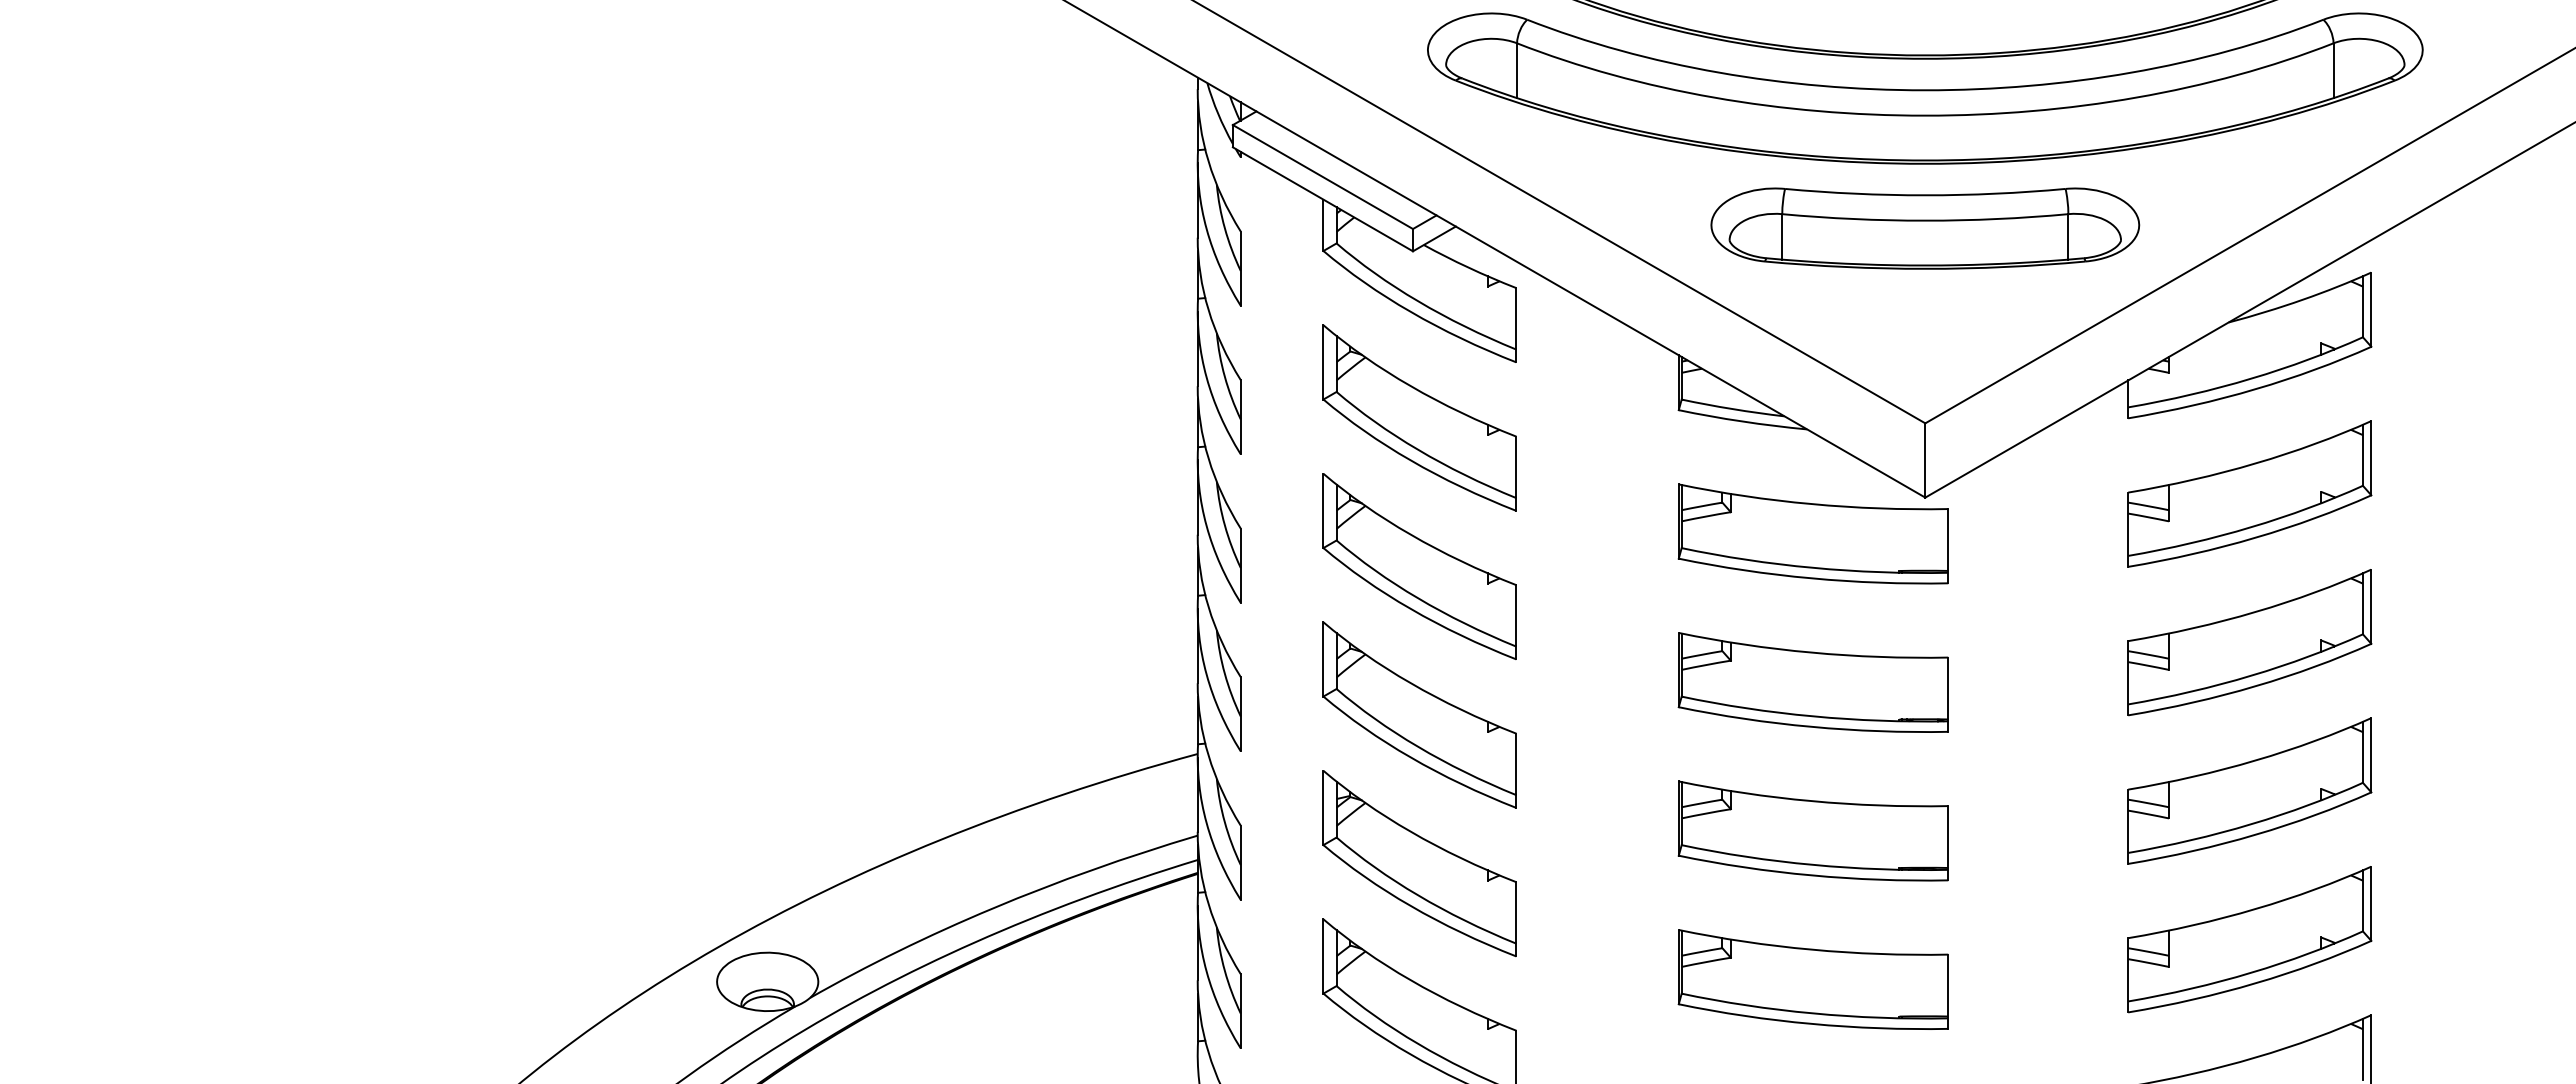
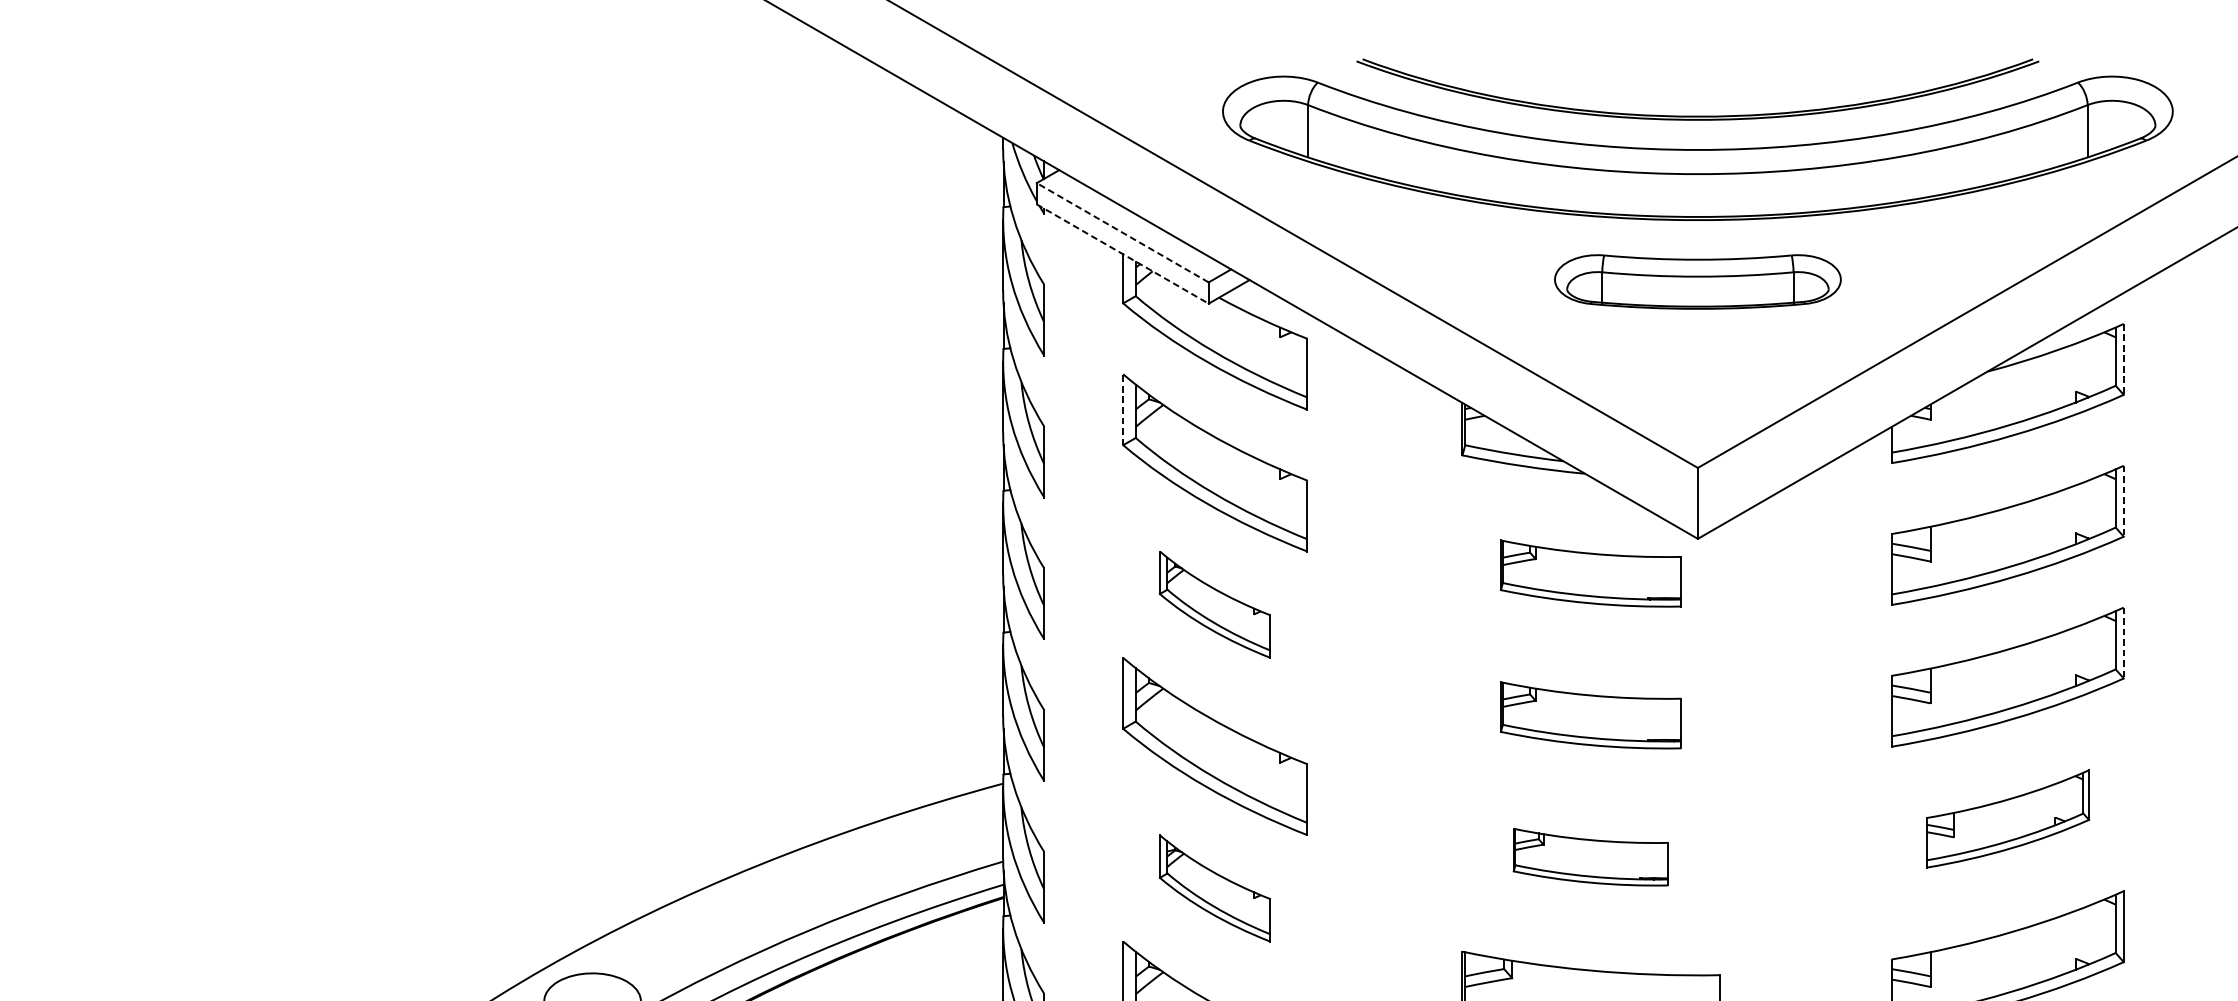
line: (1322, 177) -> (1122, 233), solid -> dashed
line: (1322, 199) -> (1122, 254), solid -> dashed
part: (1925, 228) -> (1698, 281), size x0.7
line: (2371, 310) -> (2123, 360), solid -> dashed
line: (1323, 361) -> (1123, 408), solid -> dashed
line: (2371, 458) -> (2123, 501), solid -> dashed
part: (1812, 533) -> (1590, 573), size x0.7
part: (1419, 566) -> (1214, 604), size x0.6
line: (2371, 607) -> (2123, 643), solid -> dashed
part: (1812, 682) -> (1590, 715), size x0.7
part: (2249, 790) -> (2007, 818), size x0.7
part: (1812, 830) -> (1590, 856), size x0.6
part: (1419, 863) -> (1214, 888), size x0.6

